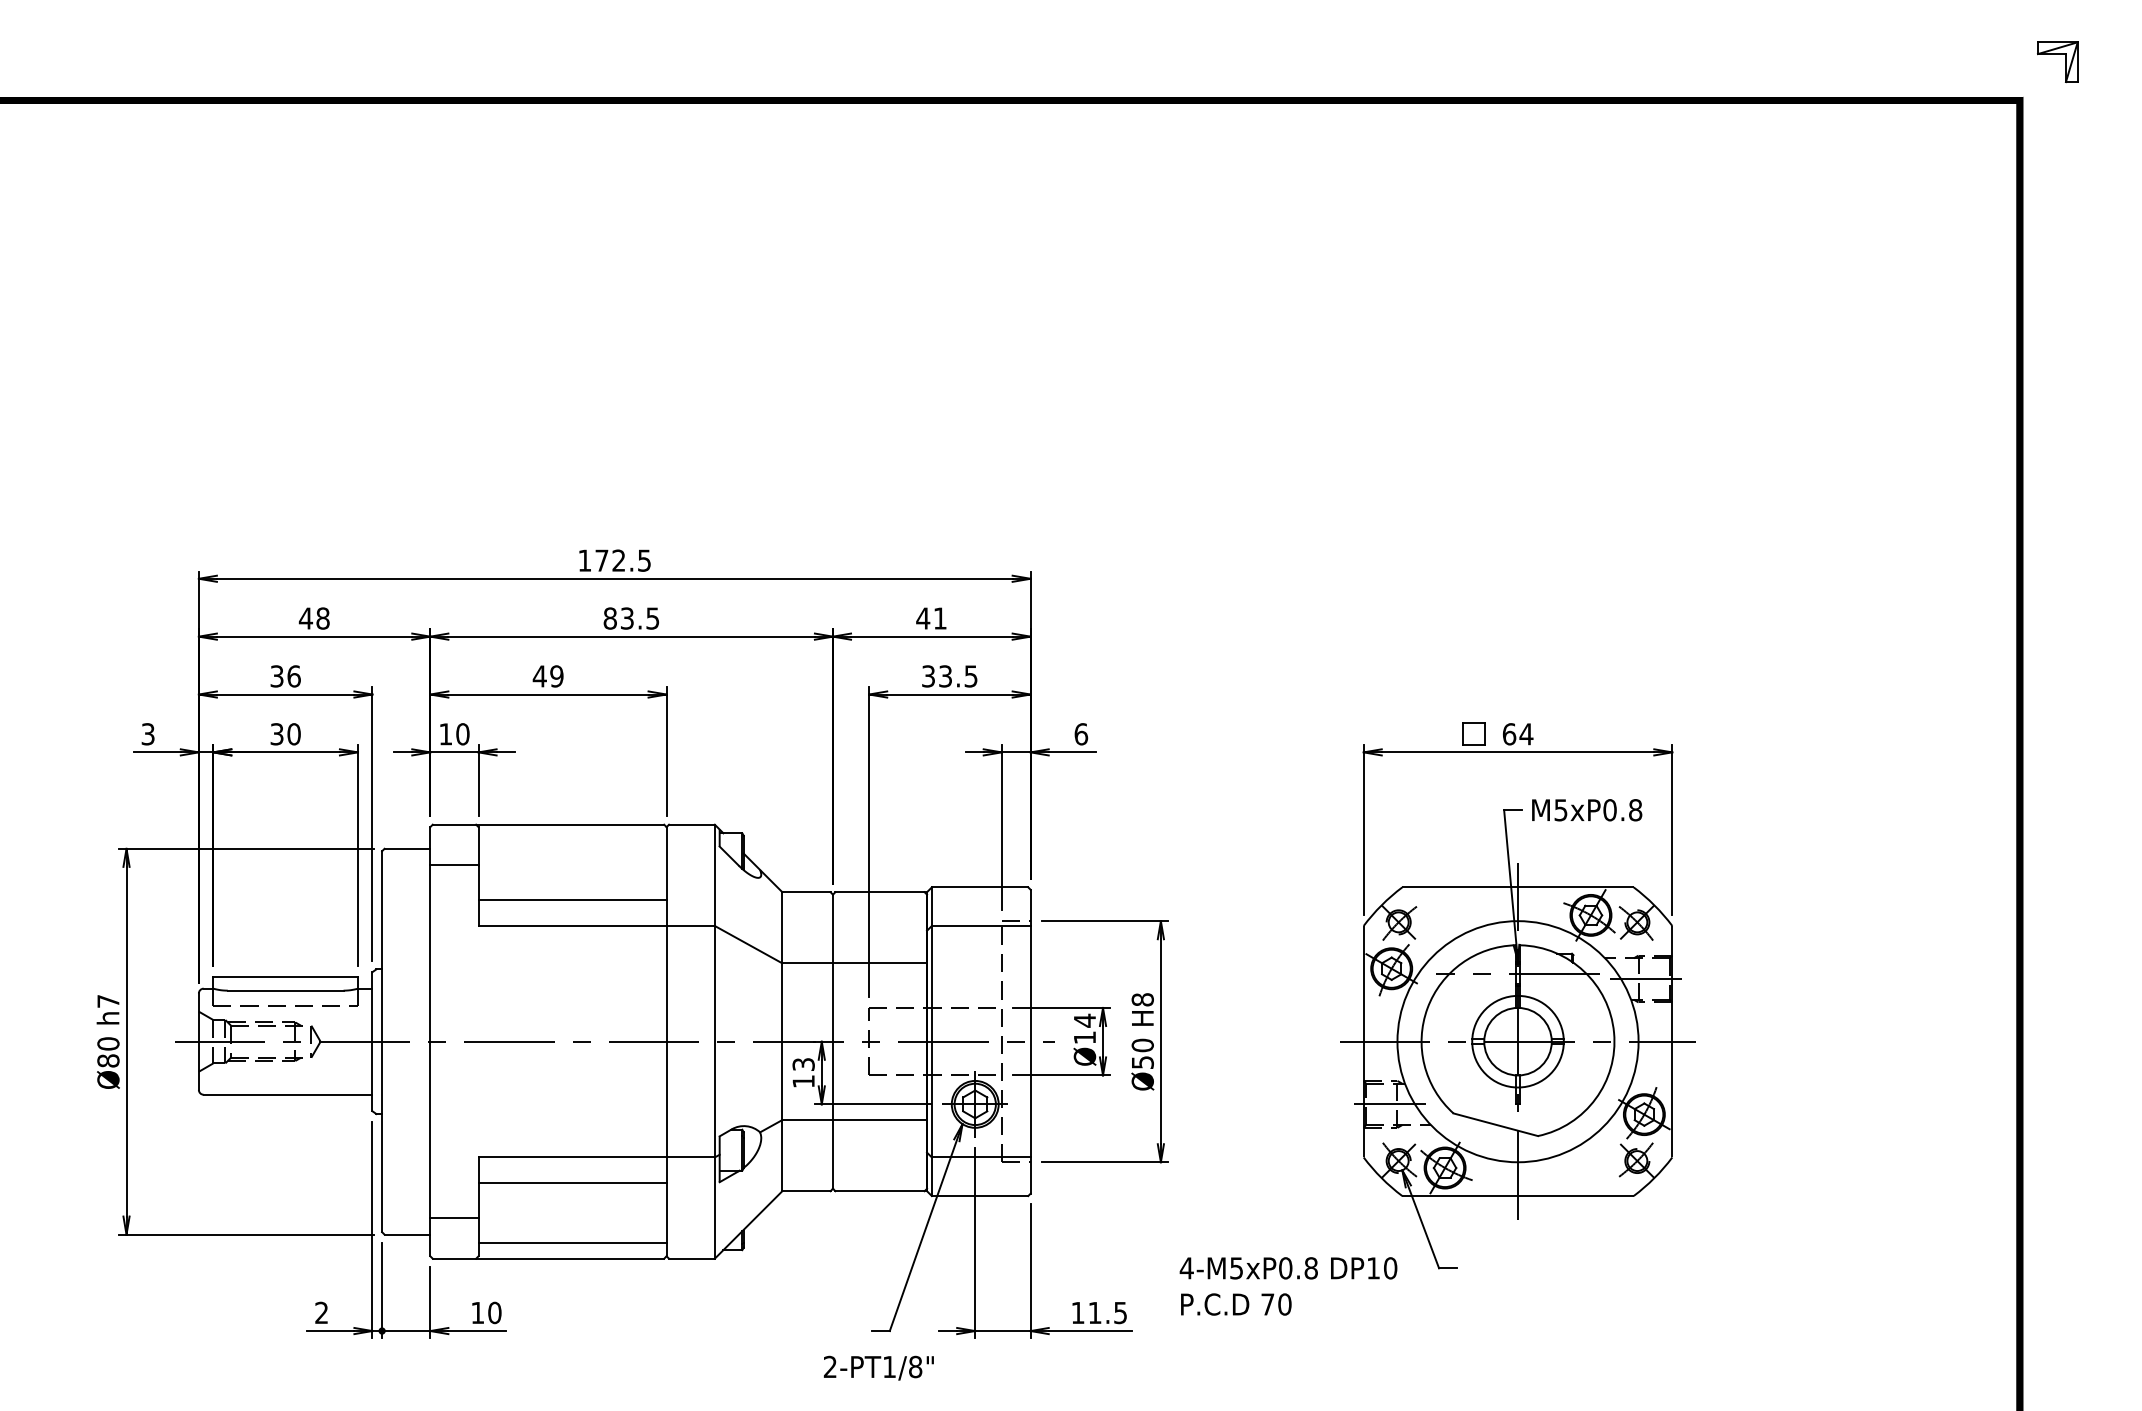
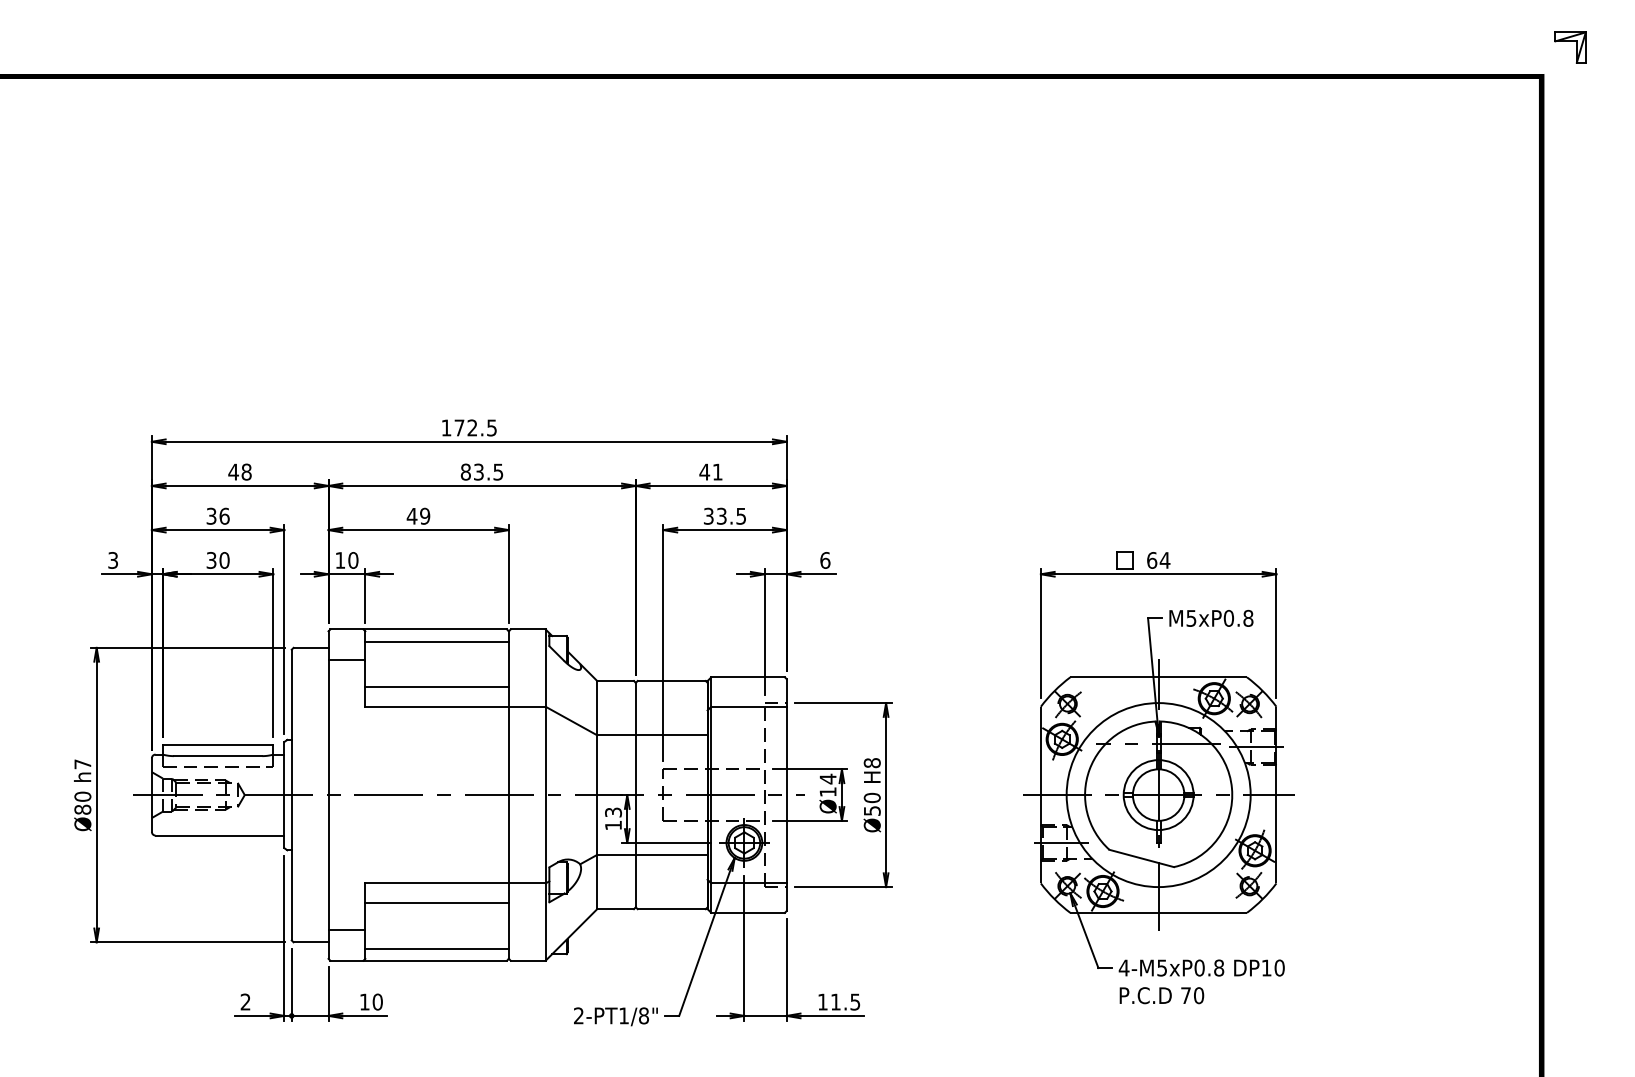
line: (572, 840) -> (437, 641), added
text: (1288, 1286) -> (1201, 981), moved
text: (878, 1367) -> (615, 1016), moved

